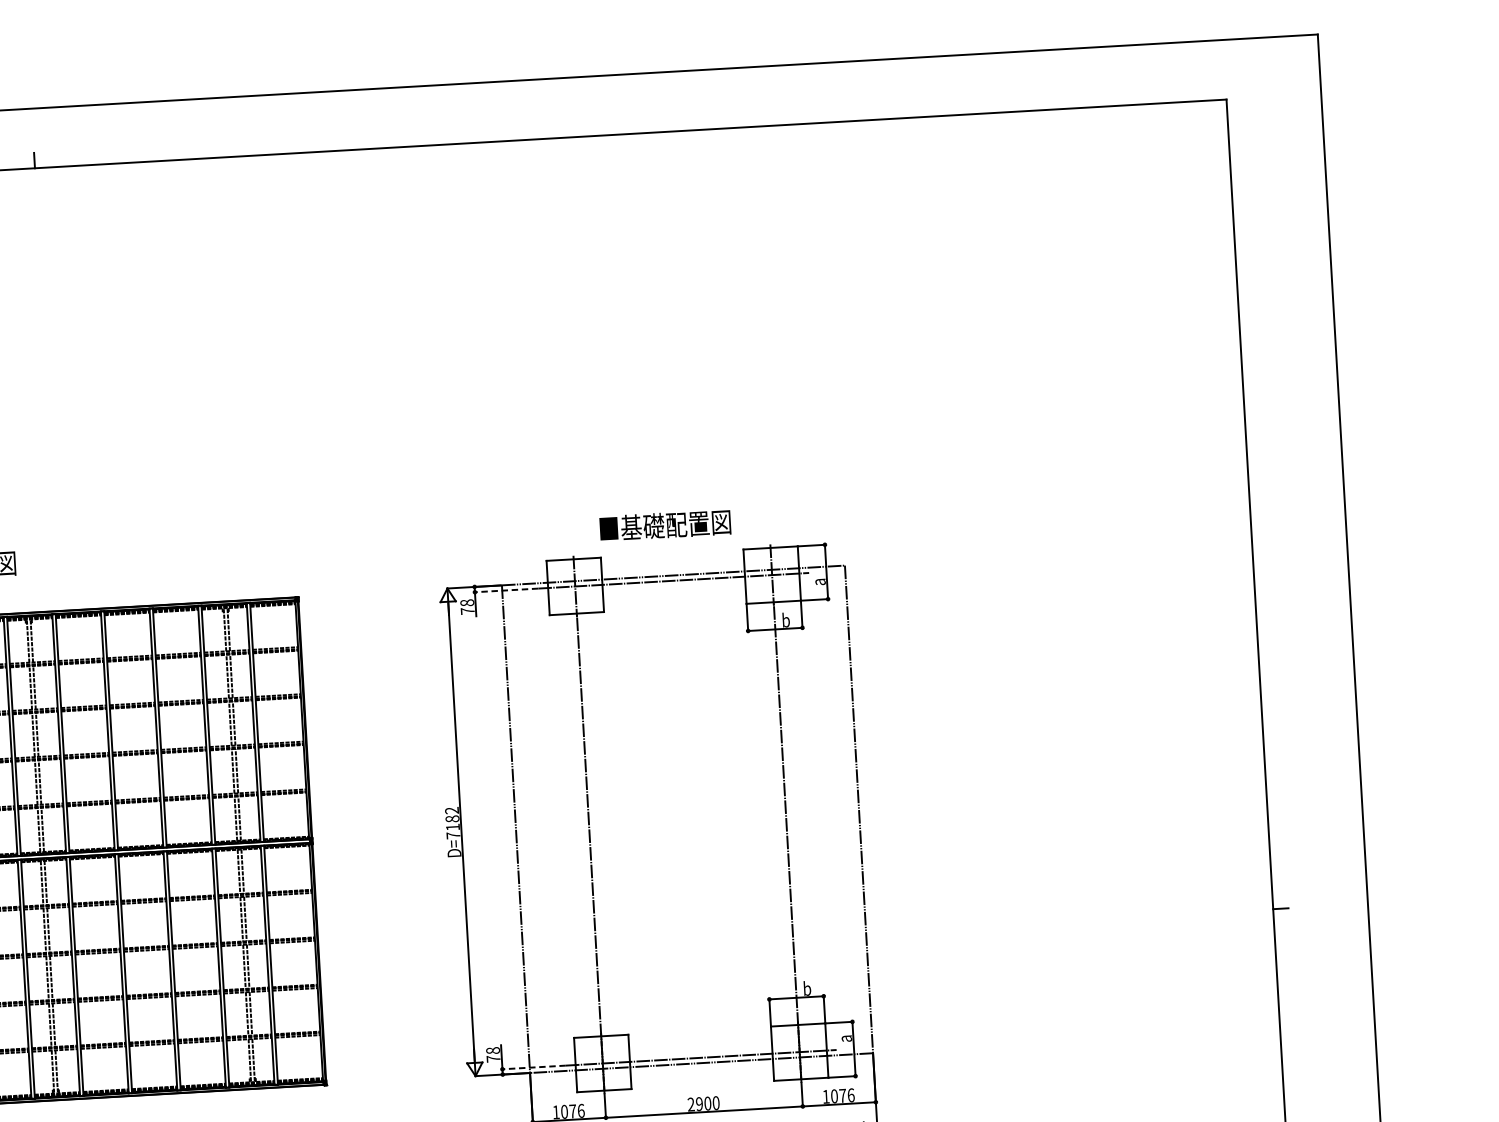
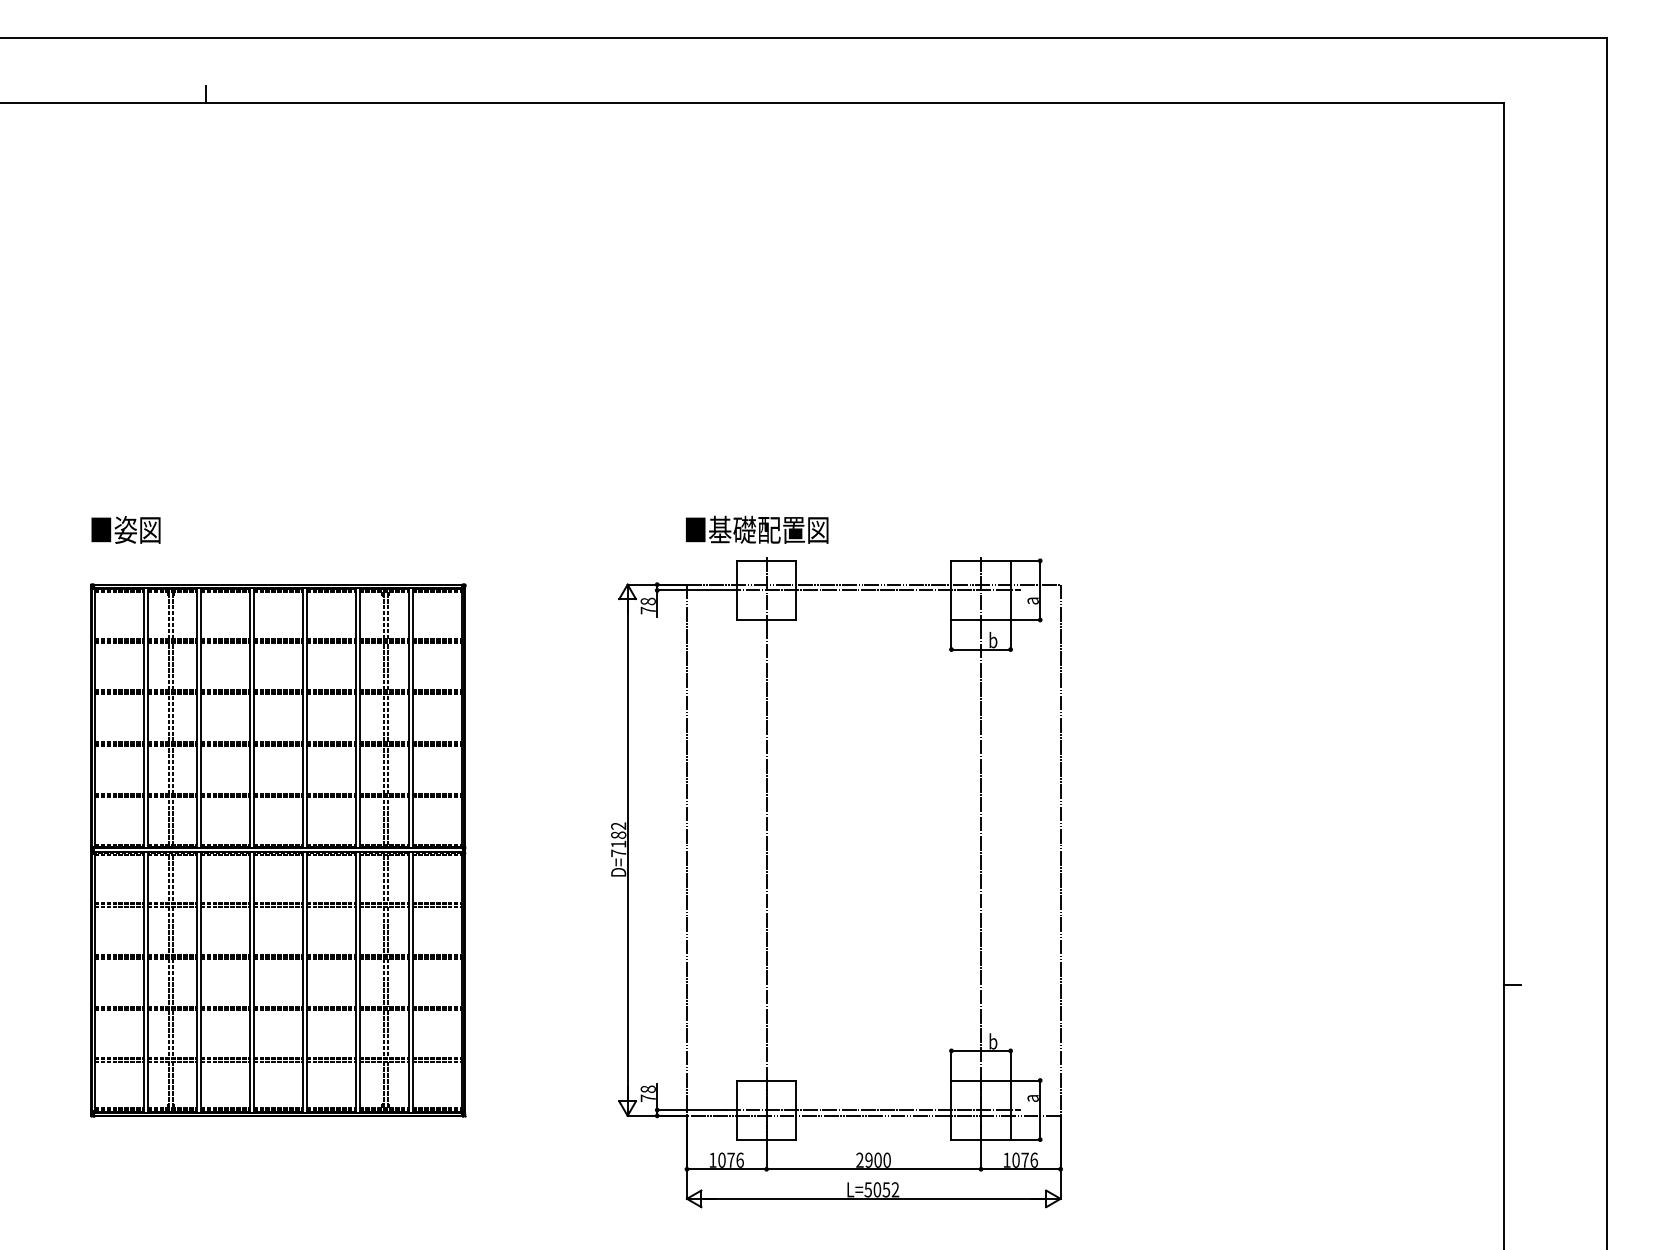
text: (665, 525) -> (757, 529), moved
line: (506, 590) -> (691, 590), dashed -> solid
line: (533, 1067) -> (691, 1110), dashed -> solid

